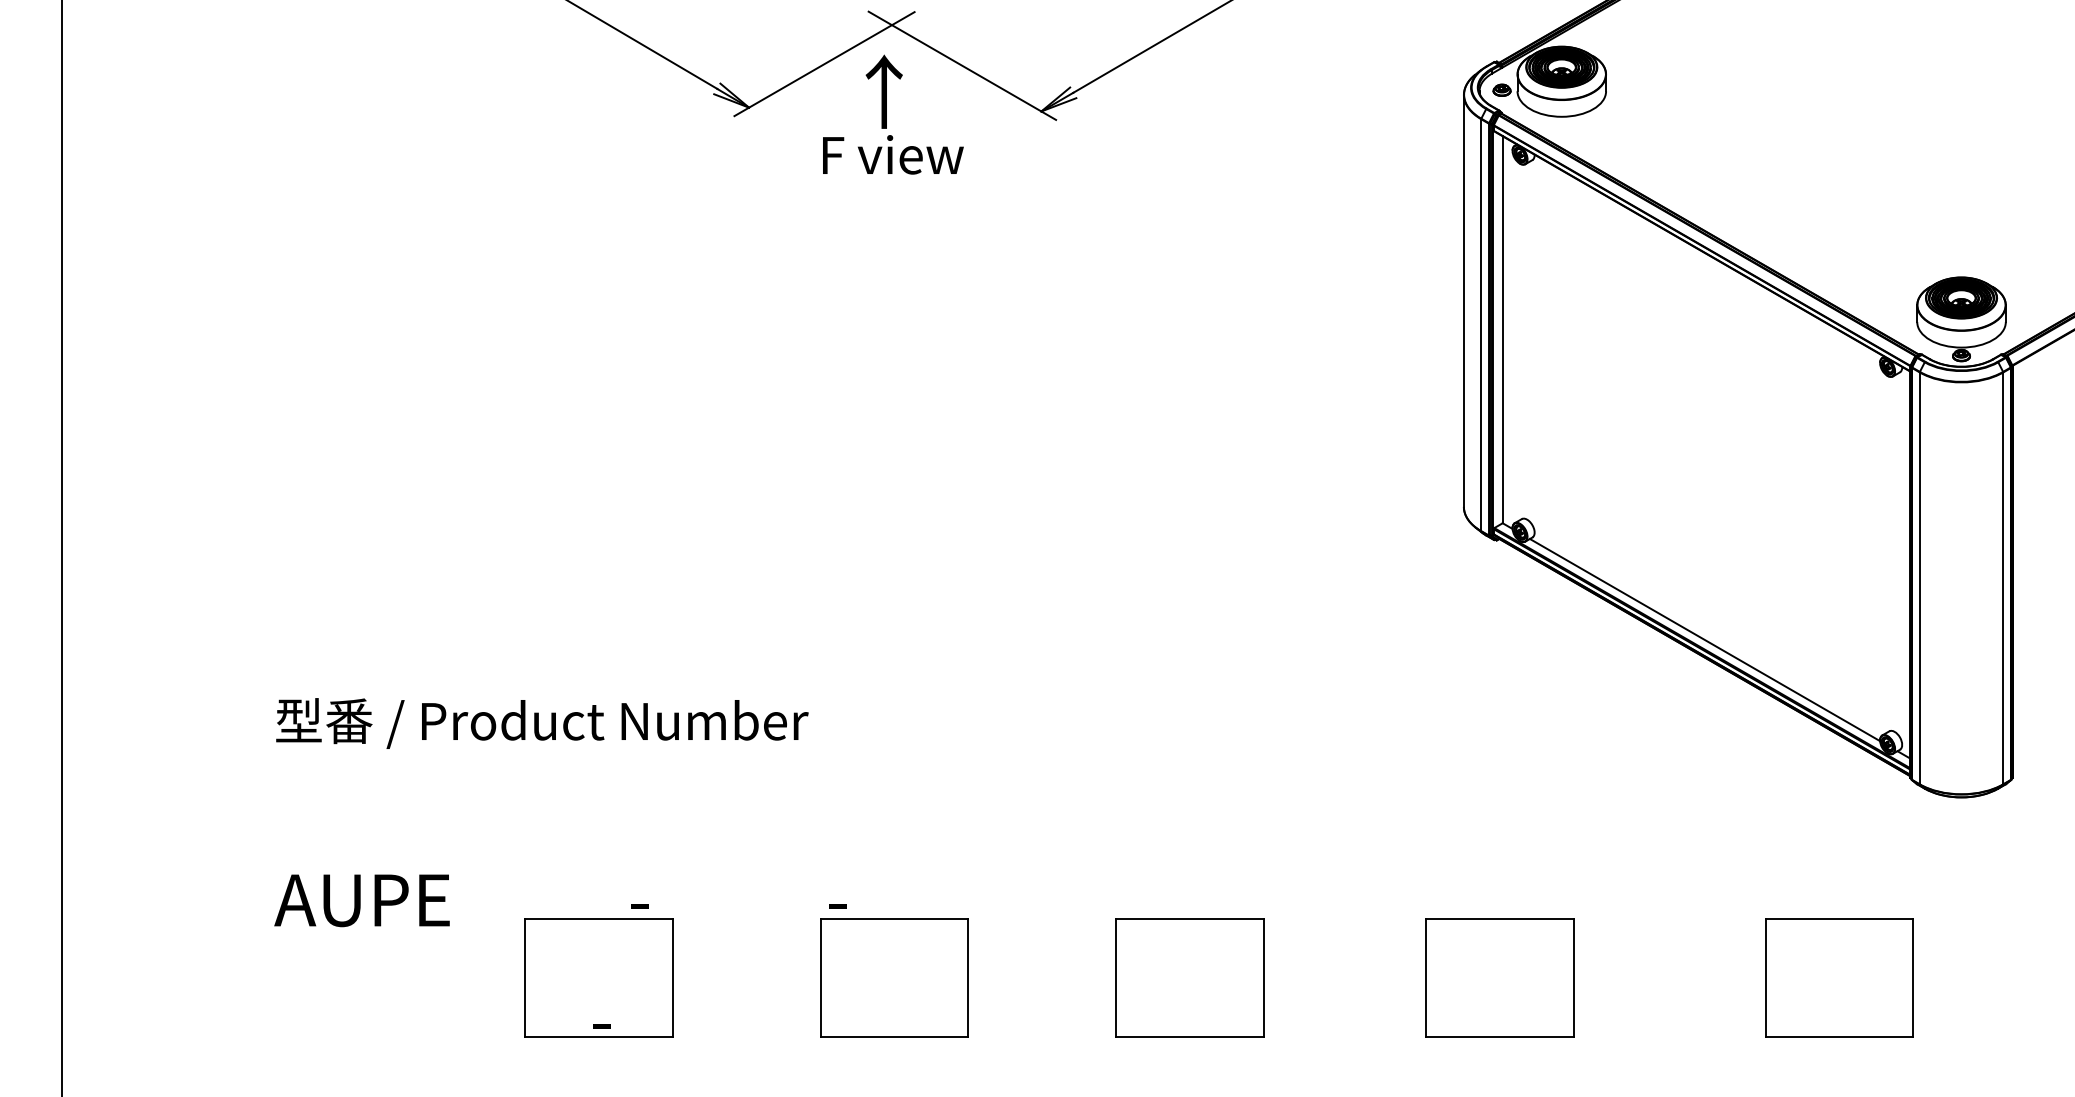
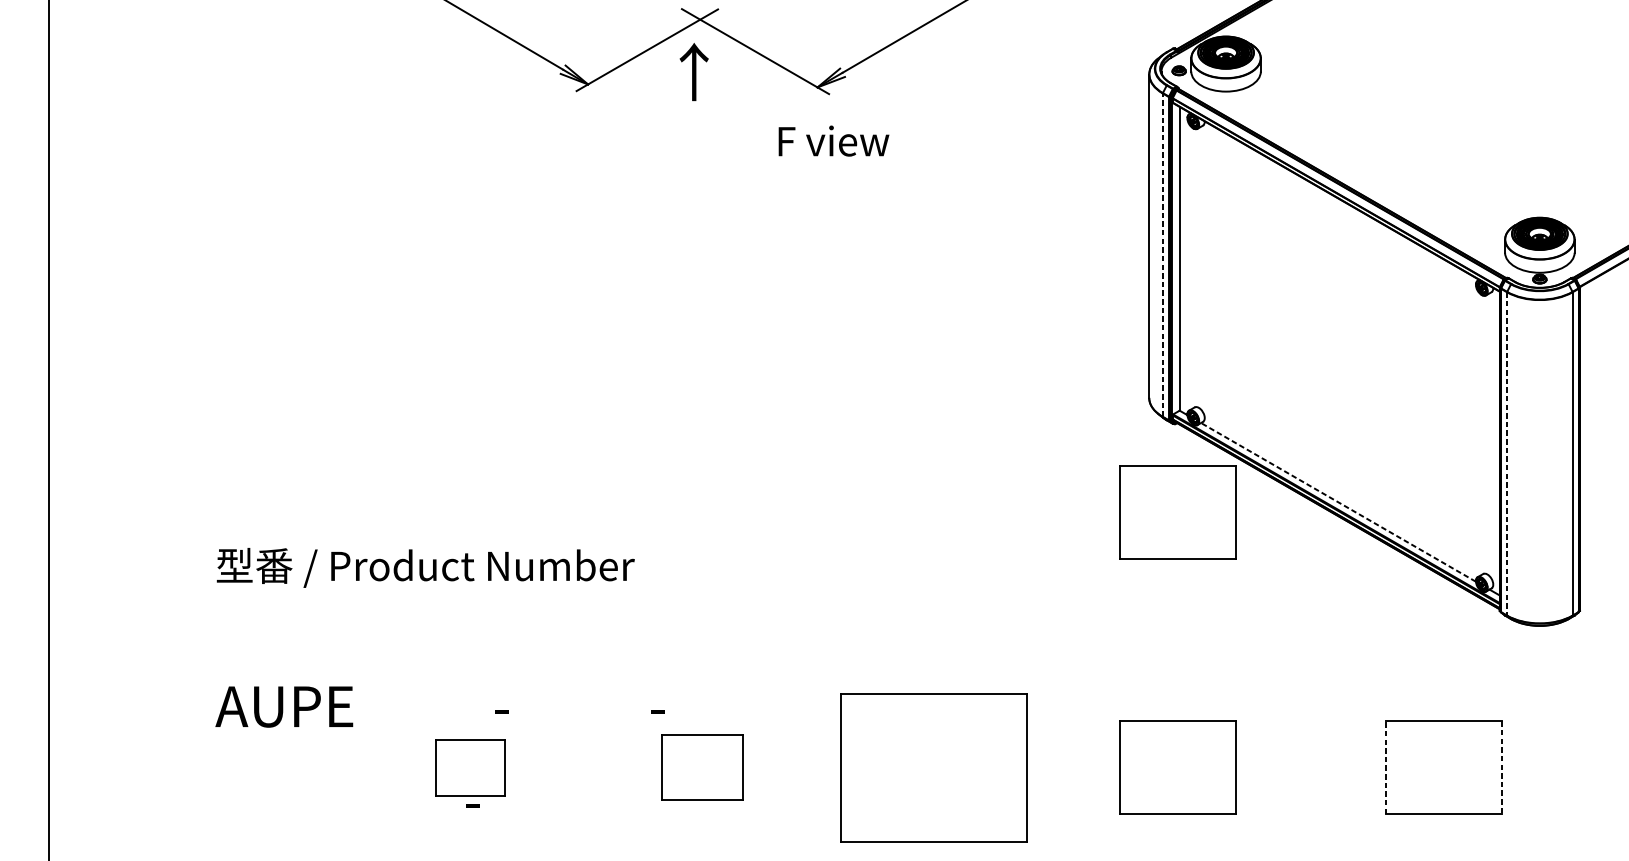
text: (893, 154) -> (834, 140), moved
line: (1481, 325) -> (1163, 255), solid -> dashed
line: (1919, 578) -> (1506, 454), solid -> dashed
line: (1704, 639) -> (1338, 501), solid -> dashed
part: (1499, 652) -> (1177, 512), added
part: (598, 977) -> (469, 767), size x0.6
part: (894, 977) -> (702, 767), size x0.7
part: (1189, 977) -> (933, 767), size x1.6
line: (1765, 977) -> (1385, 767), solid -> dashed
line: (1913, 978) -> (1502, 768), solid -> dashed

